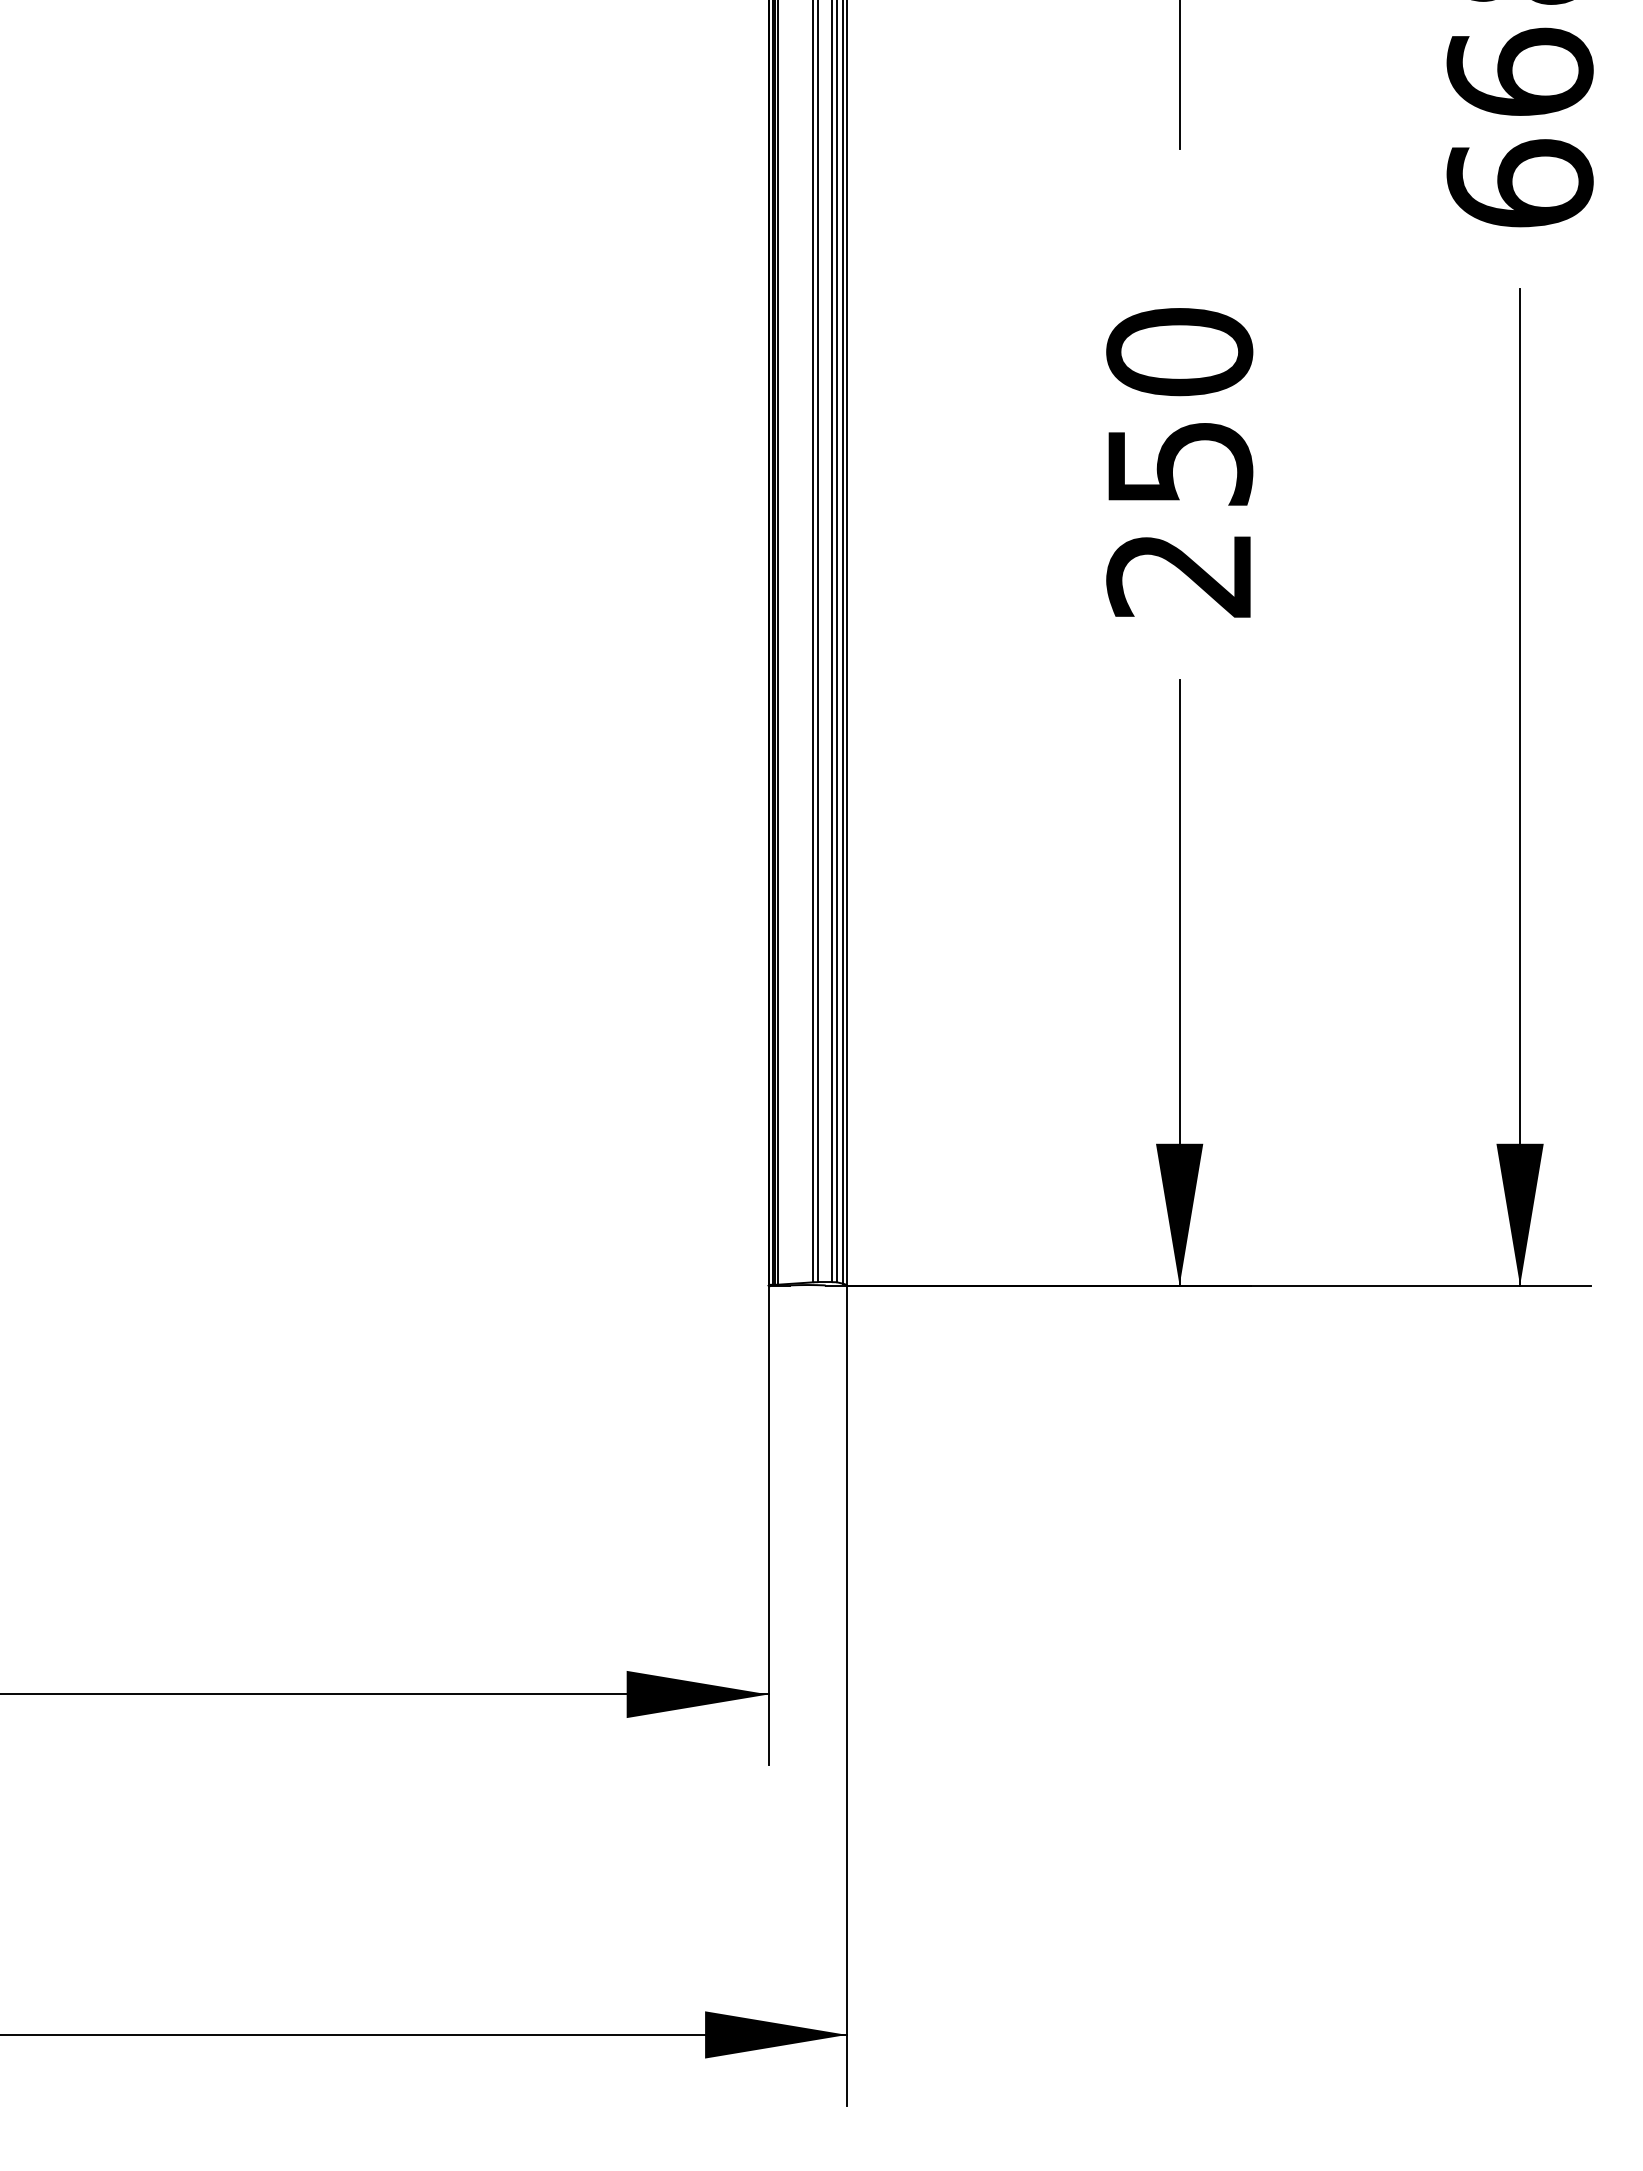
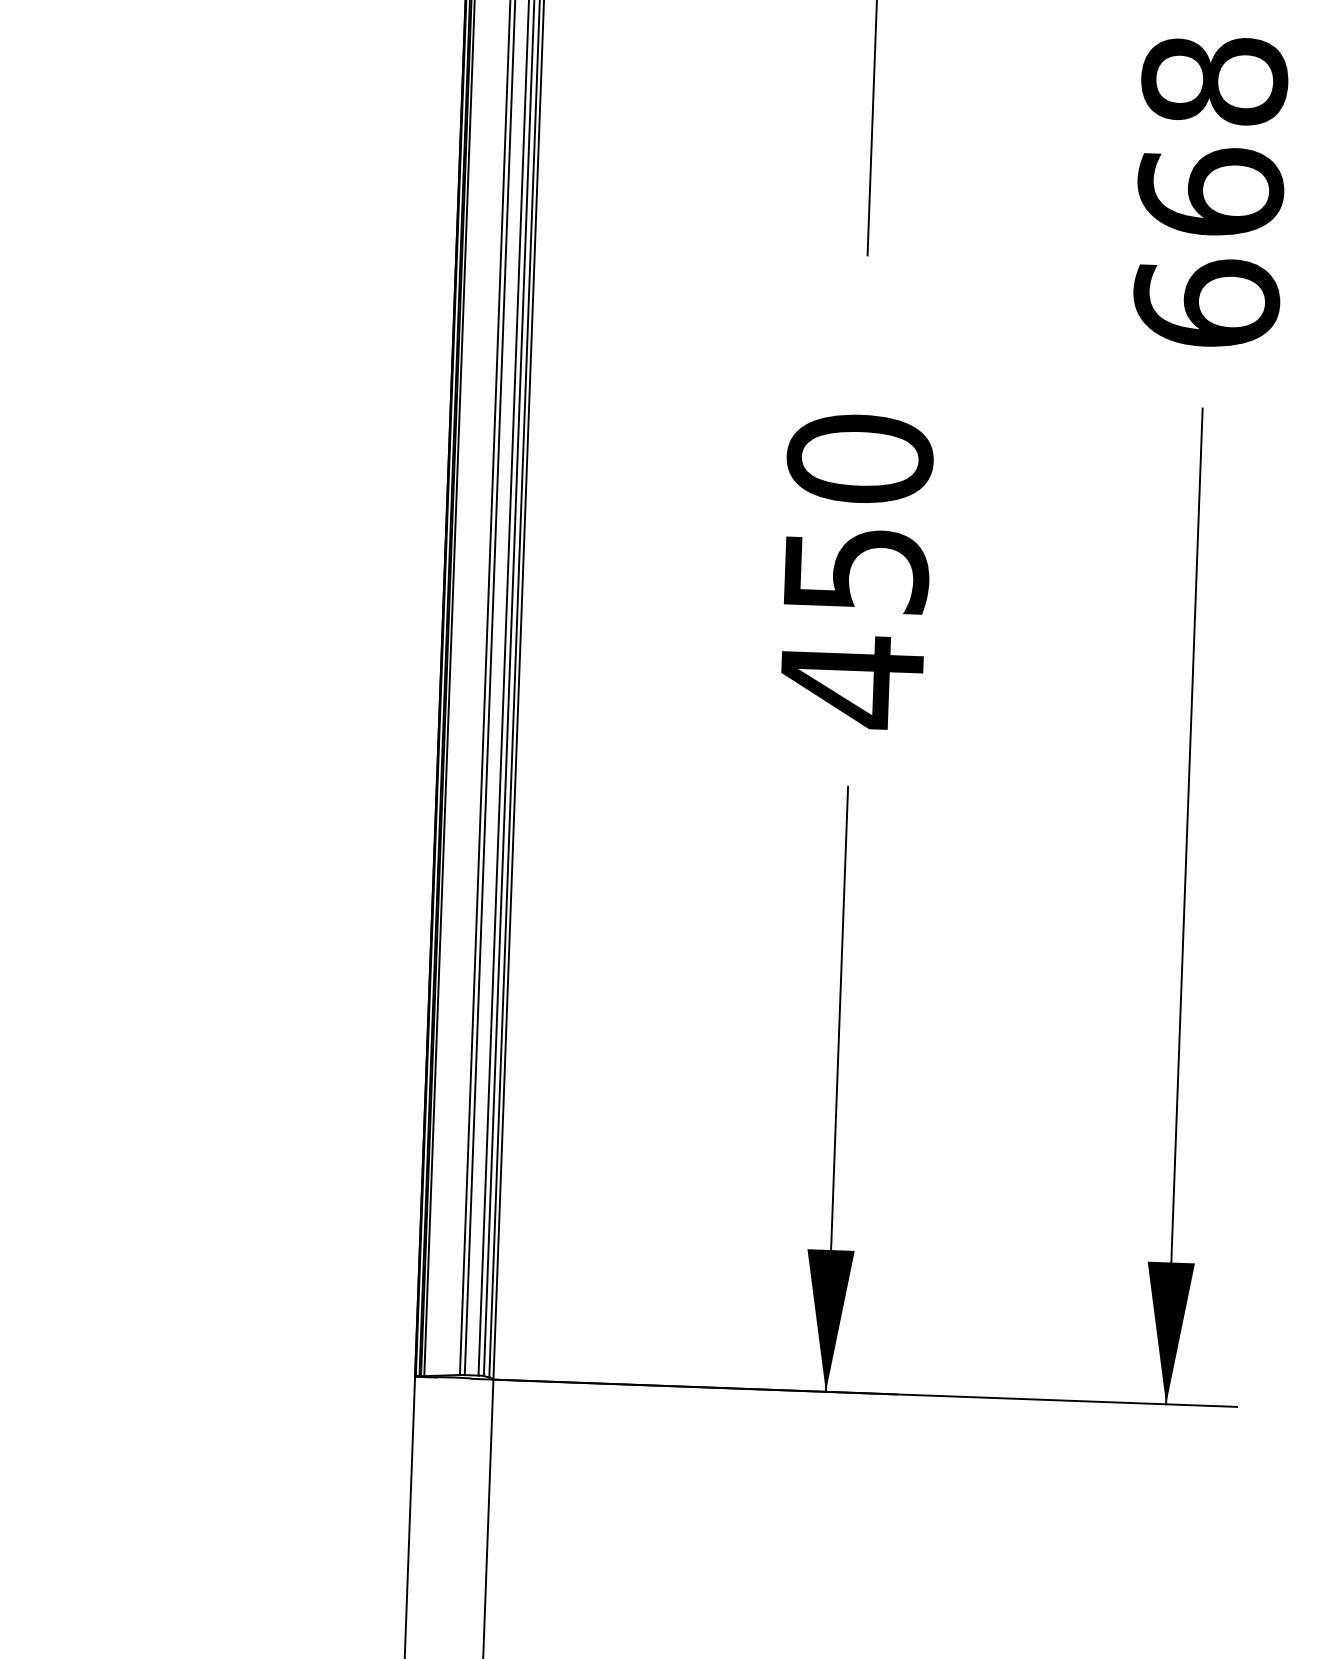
text: (1178, 575) -> (850, 682), 250 -> 450

